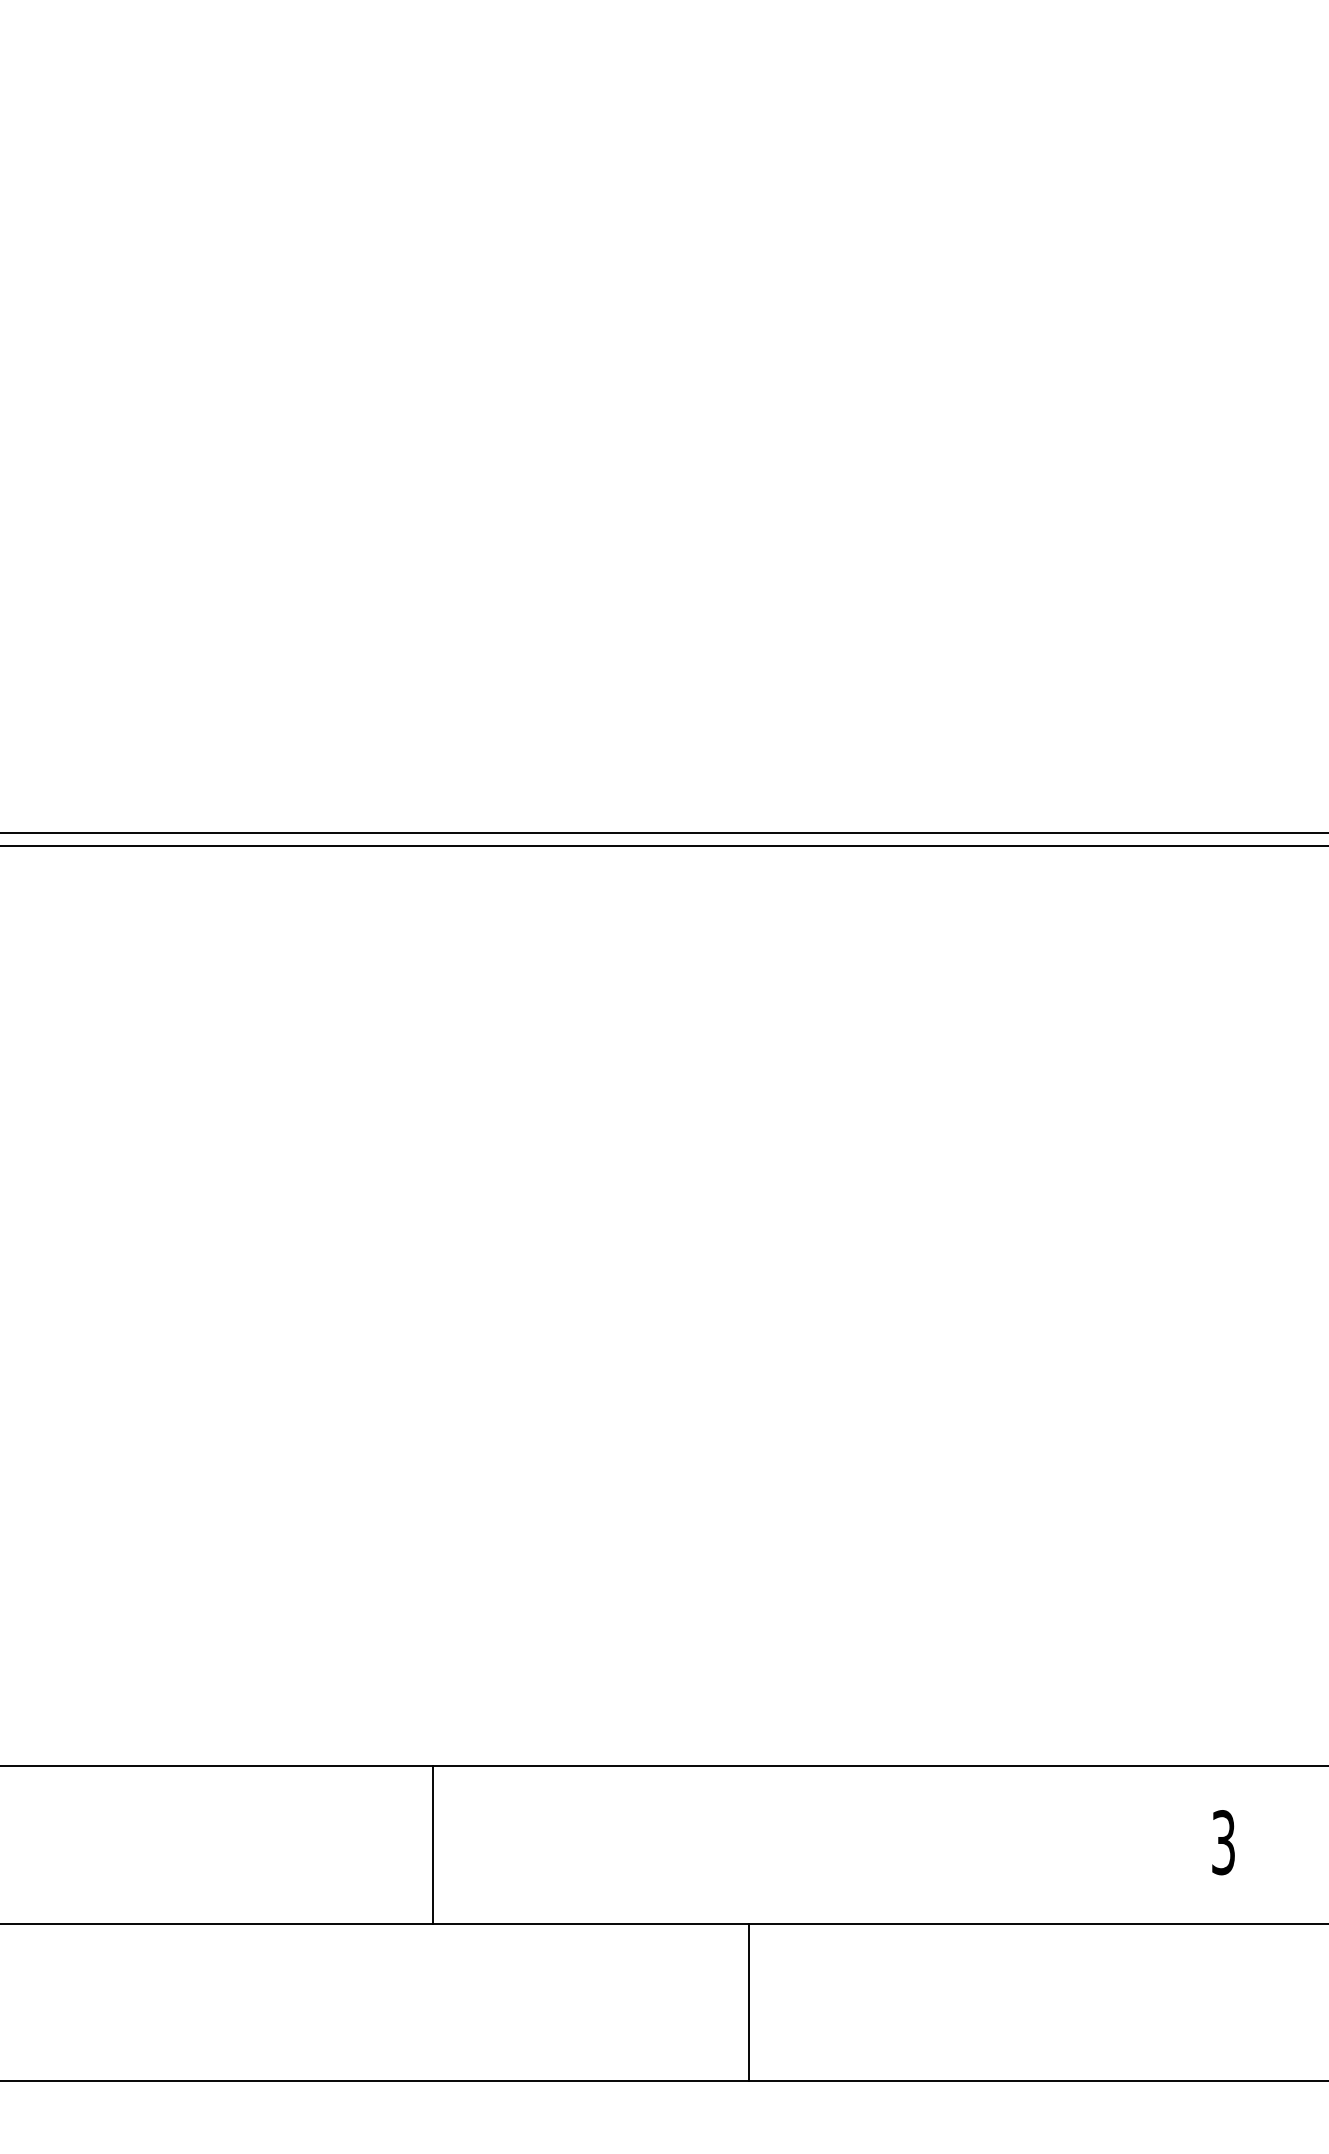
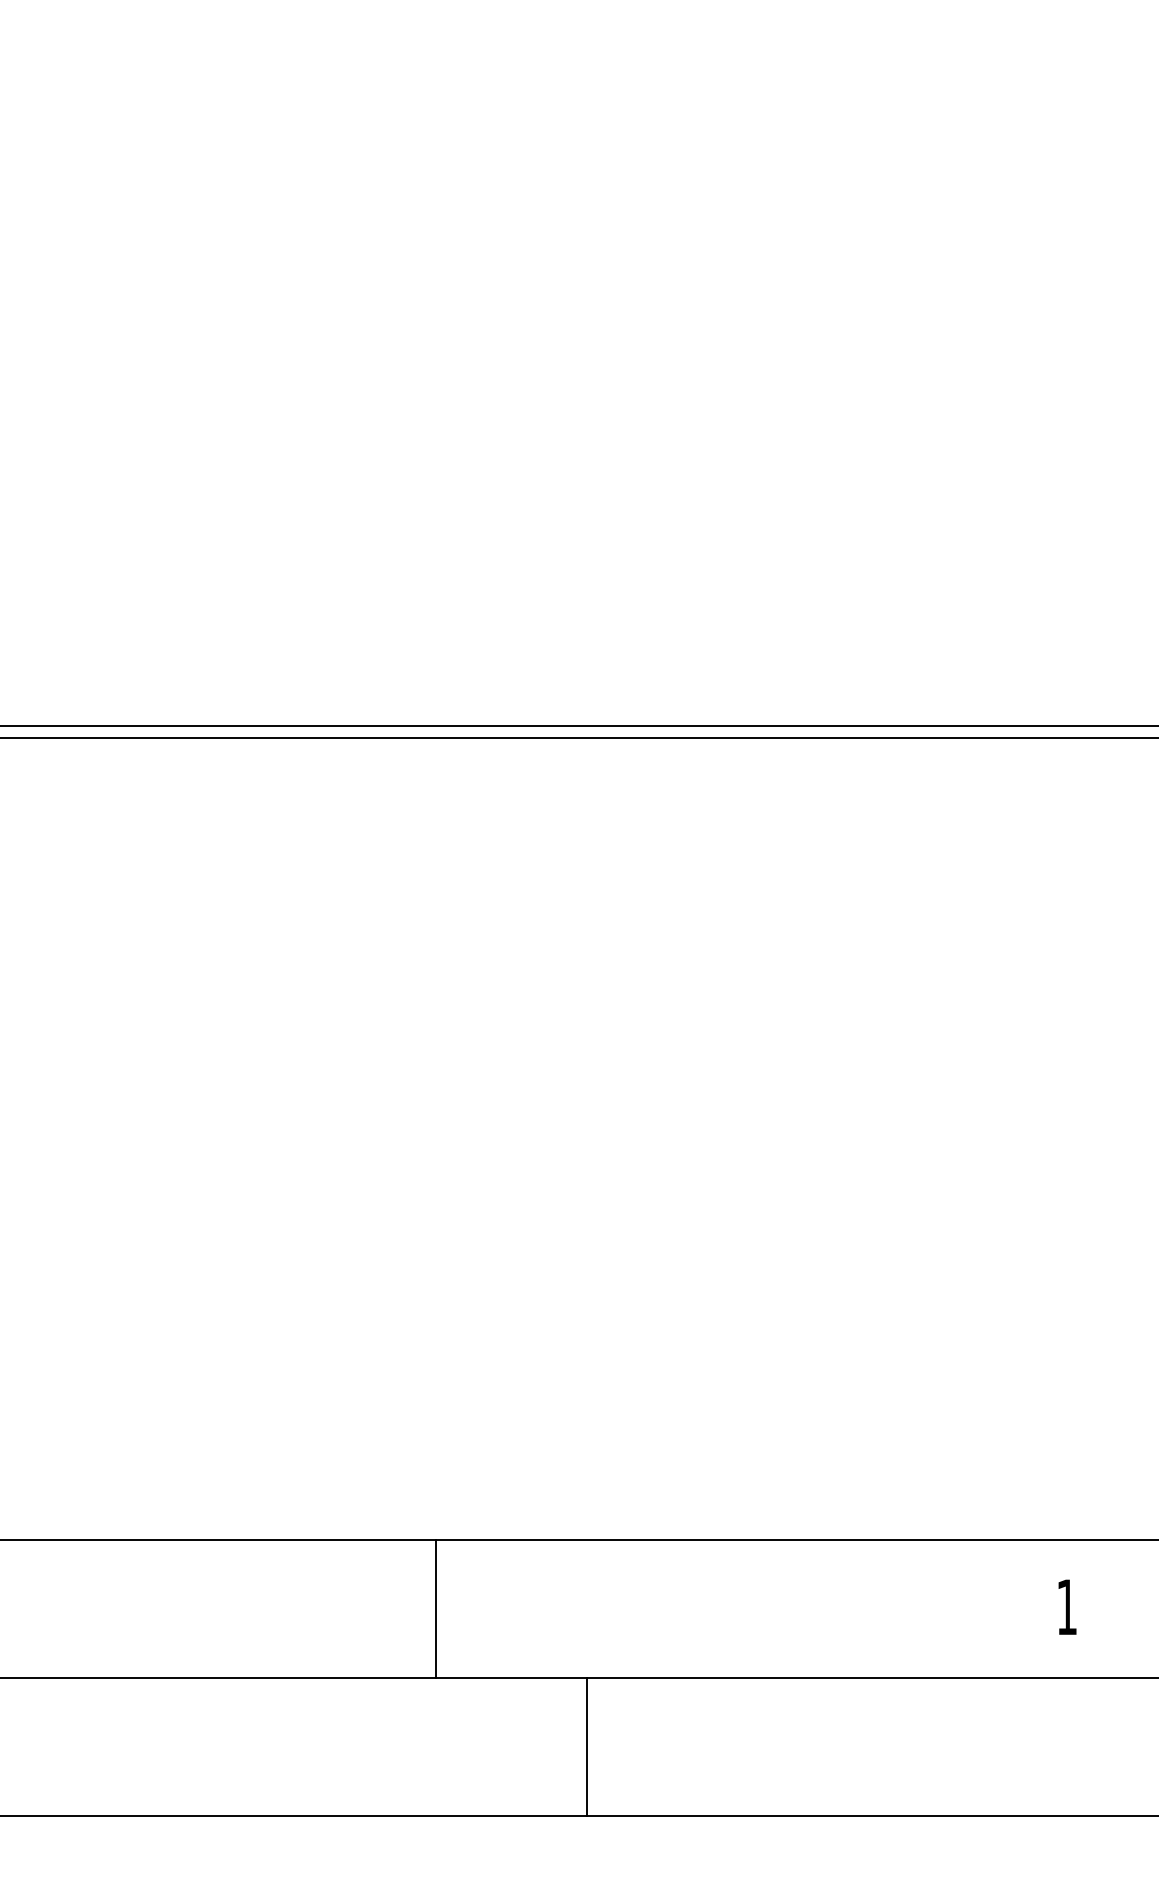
text: (1222, 1841) -> (1066, 1606), 3 -> 1
line: (432, 1844) -> (435, 1608), moved
line: (748, 2002) -> (586, 1746), moved

